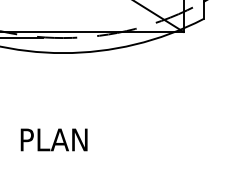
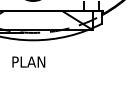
text: (53, 138) -> (28, 61), moved

